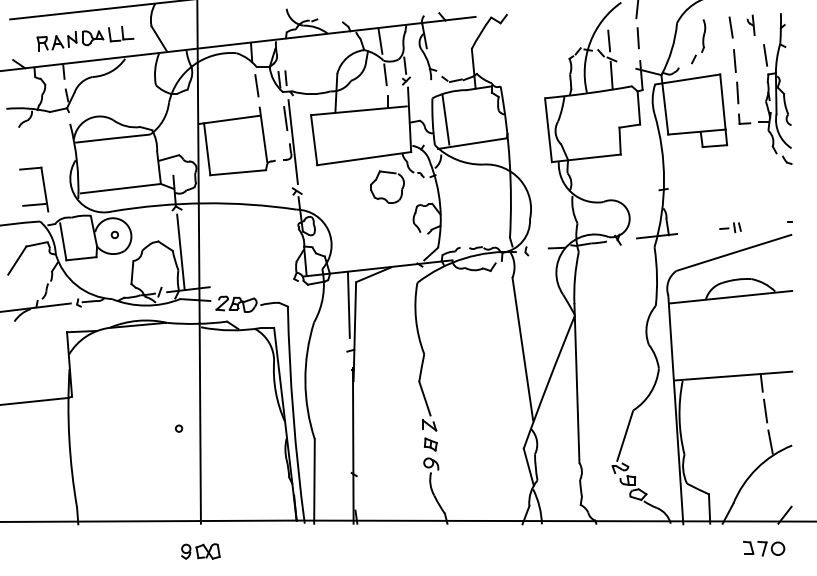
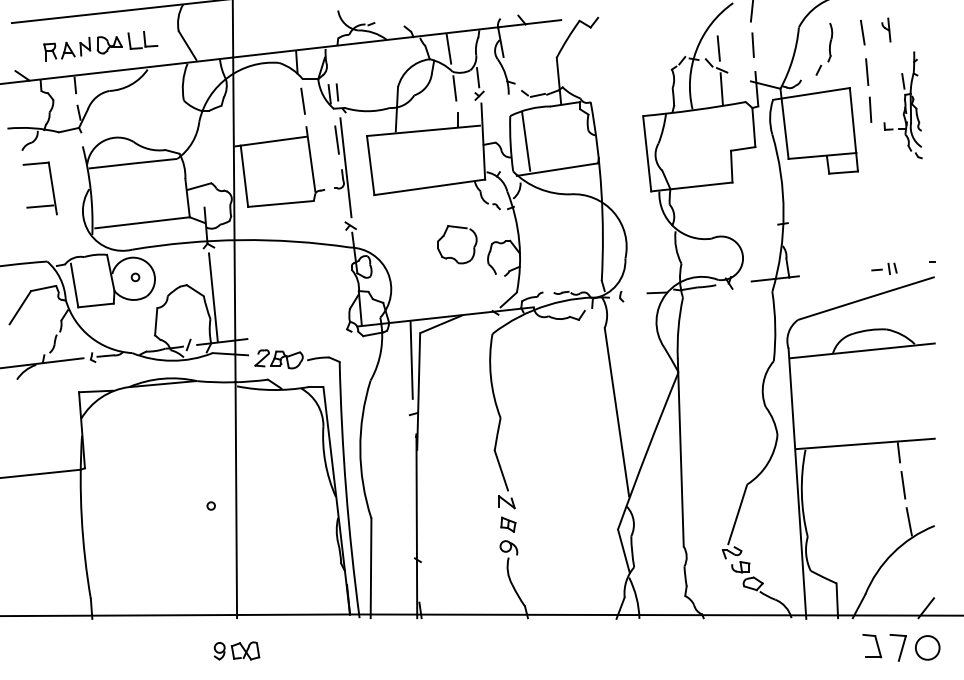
part: (765, 88) -> (903, 104), size x0.6
part: (387, 186) -> (457, 243), moved
part: (43, 189) -> (51, 188), moved
part: (730, 227) -> (884, 268), moved
part: (764, 548) -> (902, 647), size x1.6

